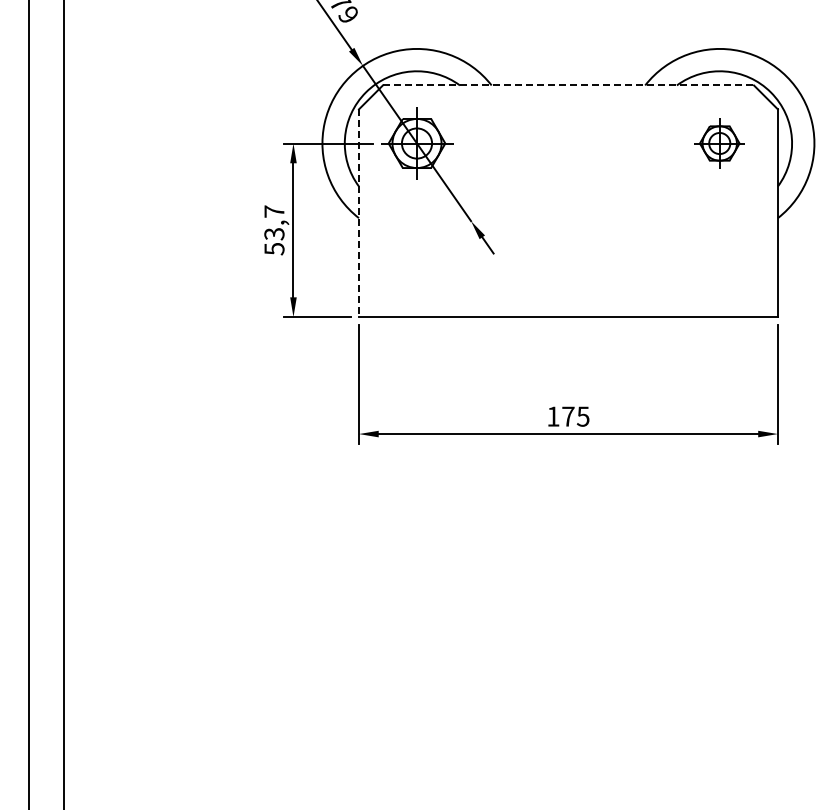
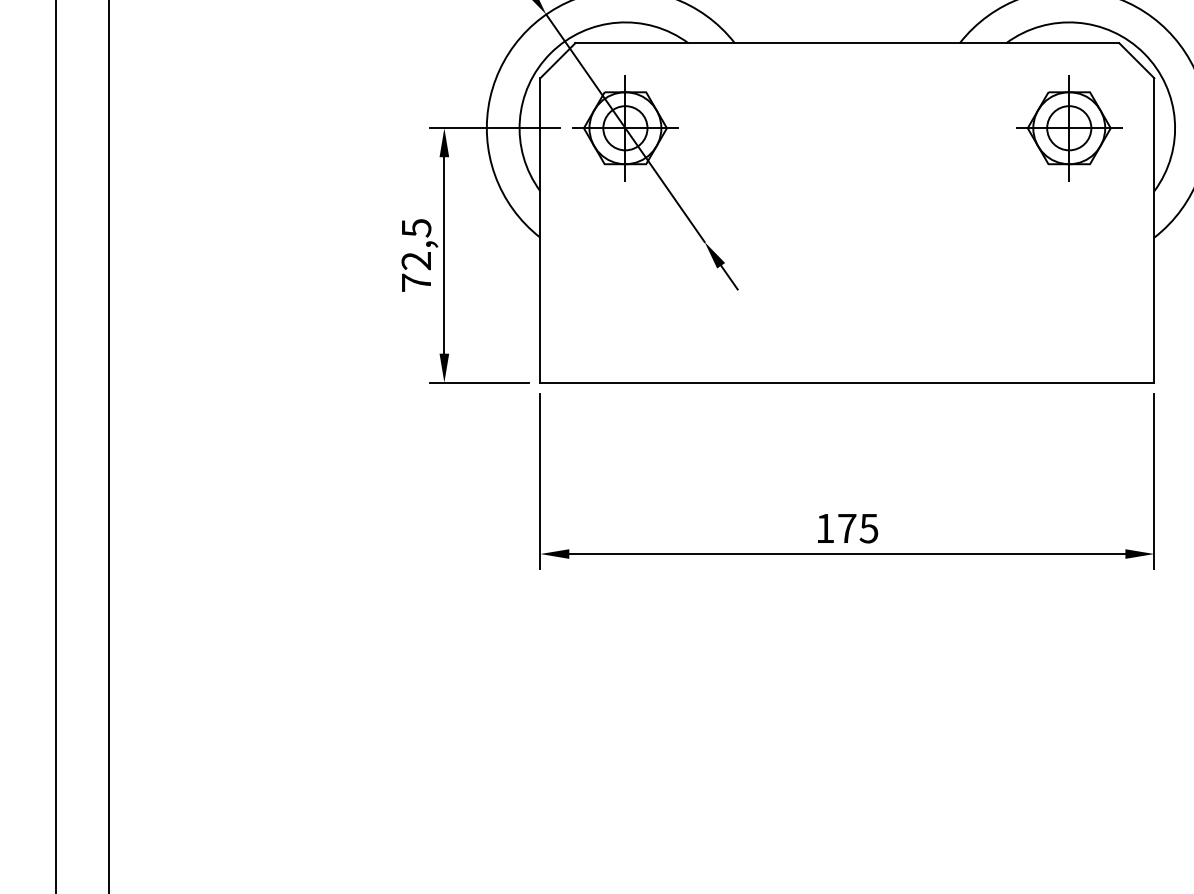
line: (568, 85) -> (847, 43), dashed -> solid
part: (719, 143) -> (1068, 128), size x1.43
line: (358, 213) -> (539, 230), dashed -> solid
text: (274, 230) -> (416, 255), 53,7 -> 72,5

